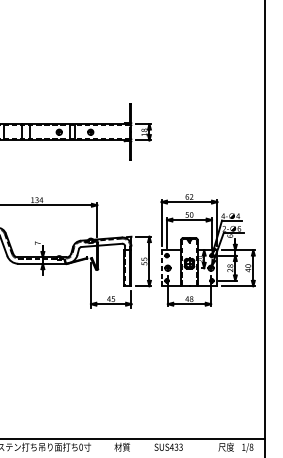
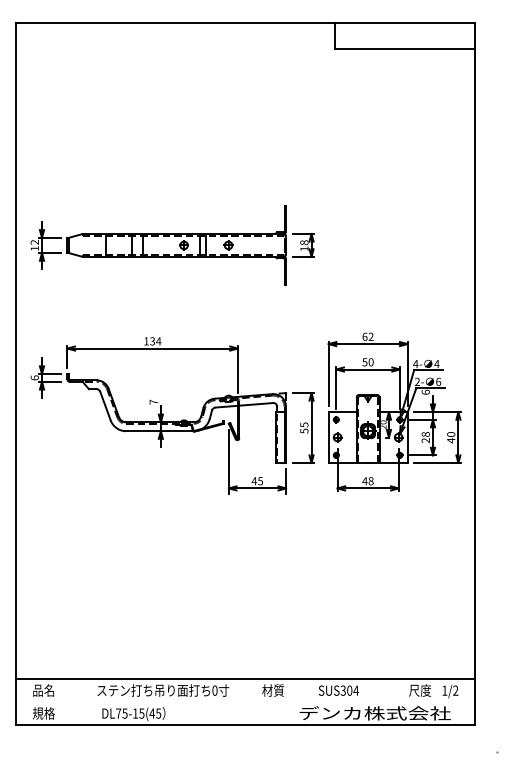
line: (161, 268) -> (328, 438), dashed -> solid
text: (176, 447) -> (349, 690), SUS433 -> SUS304
text: (251, 447) -> (455, 690), 1/8 -> 1/2

